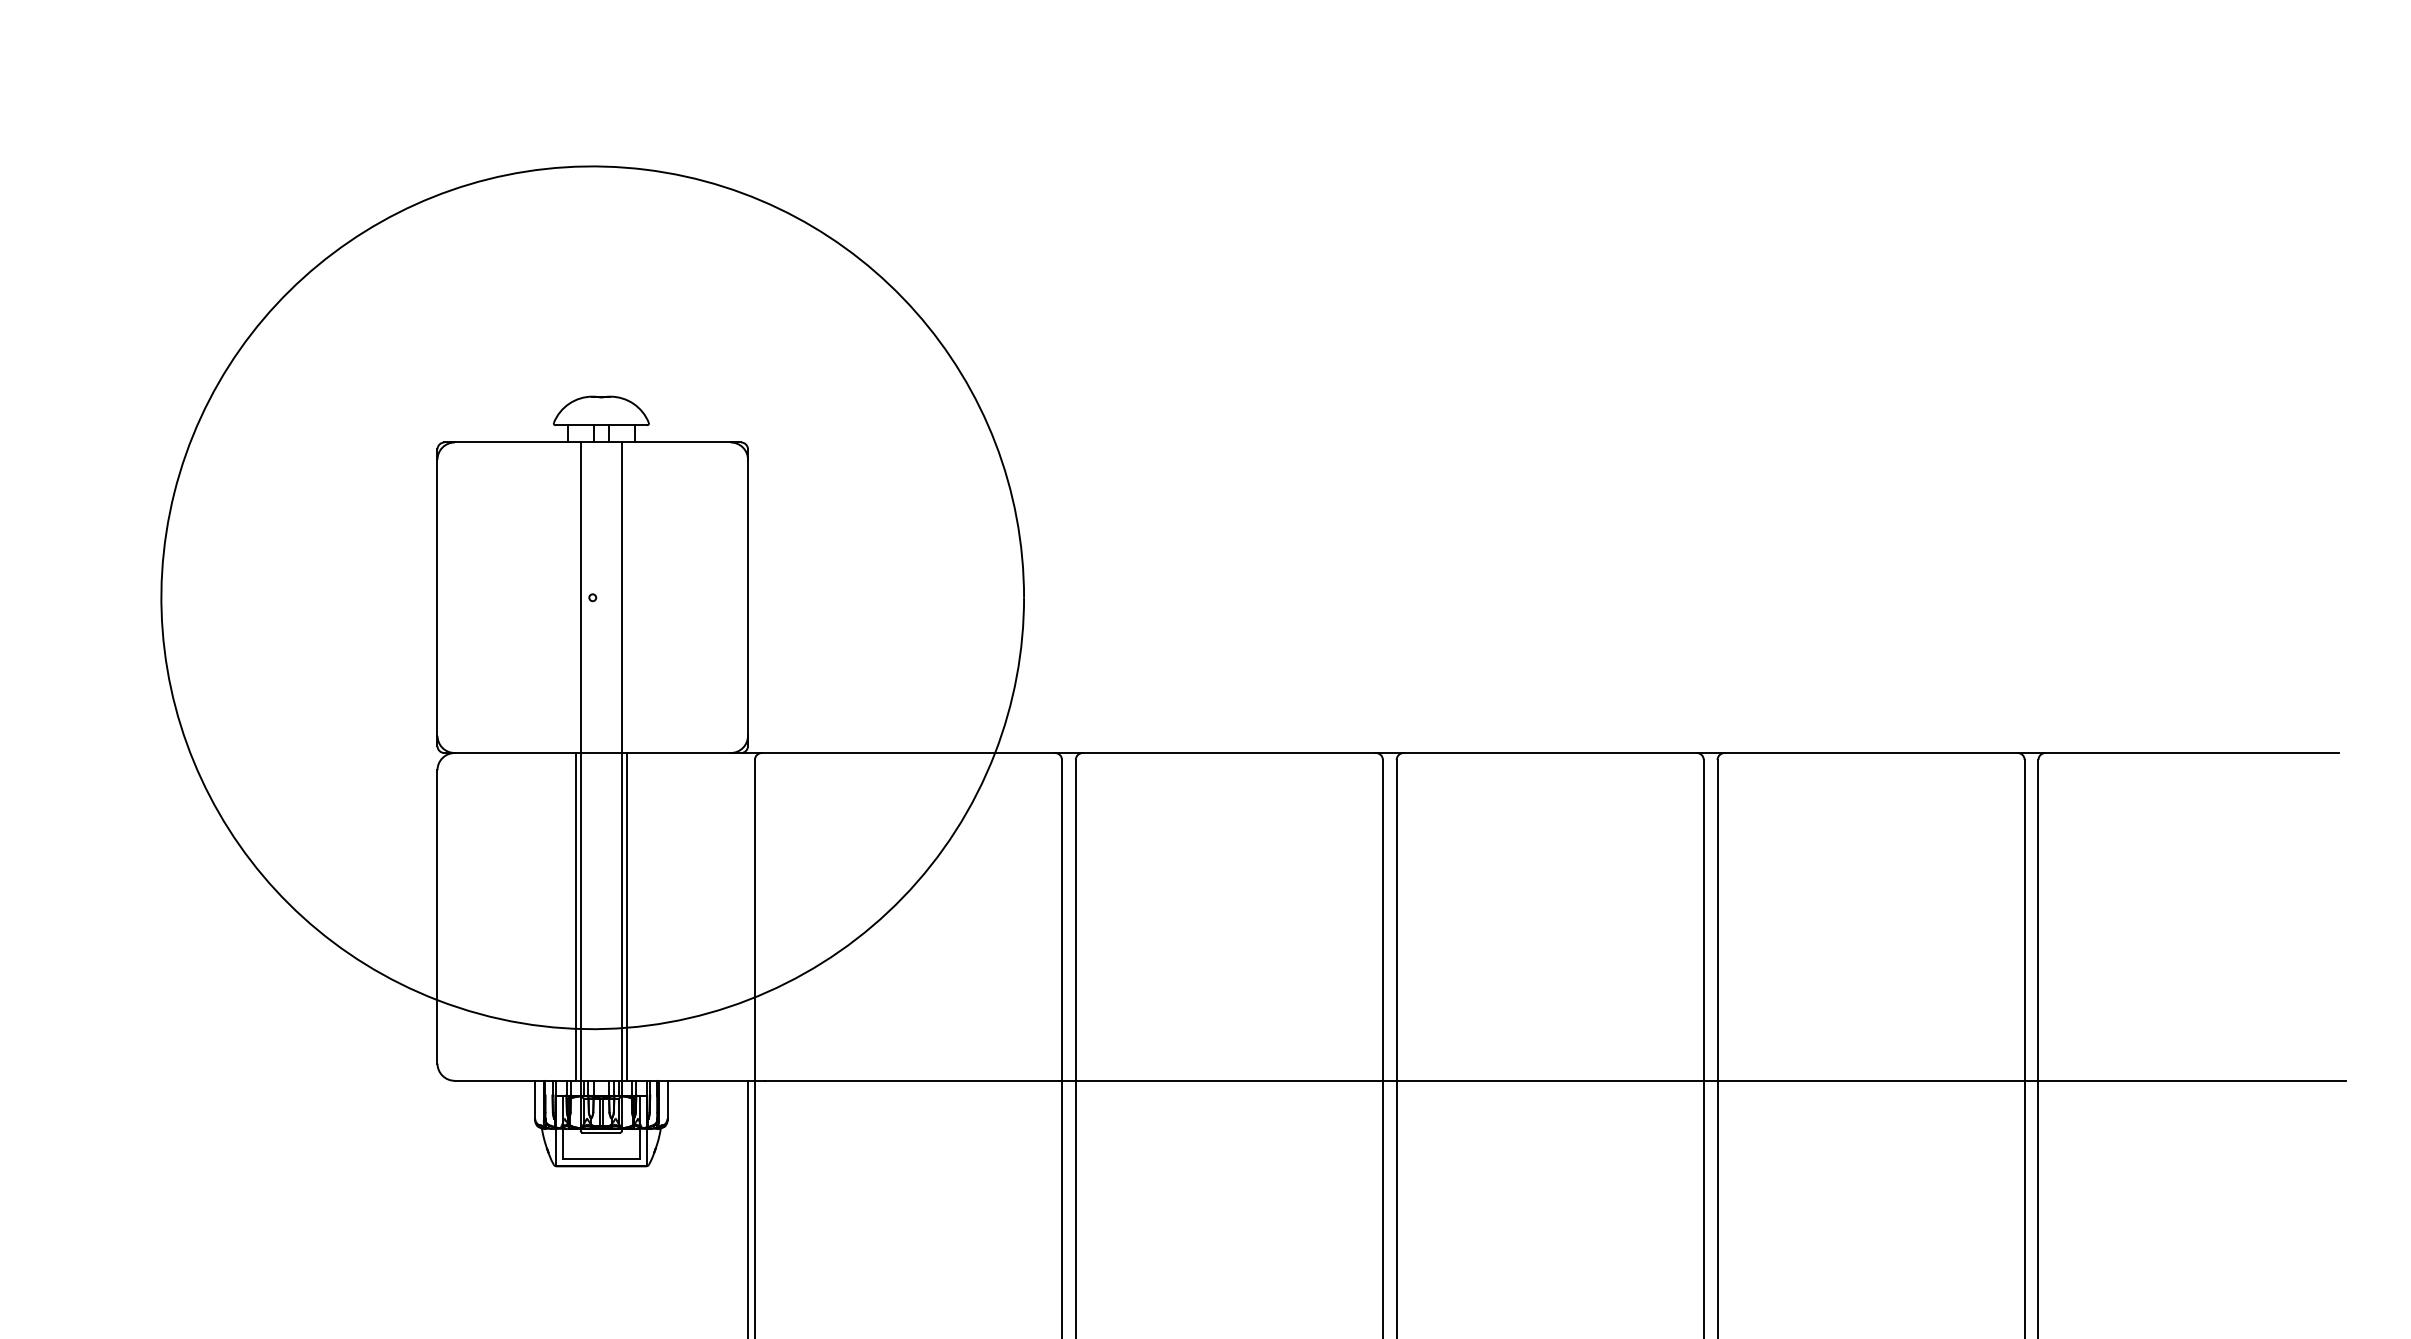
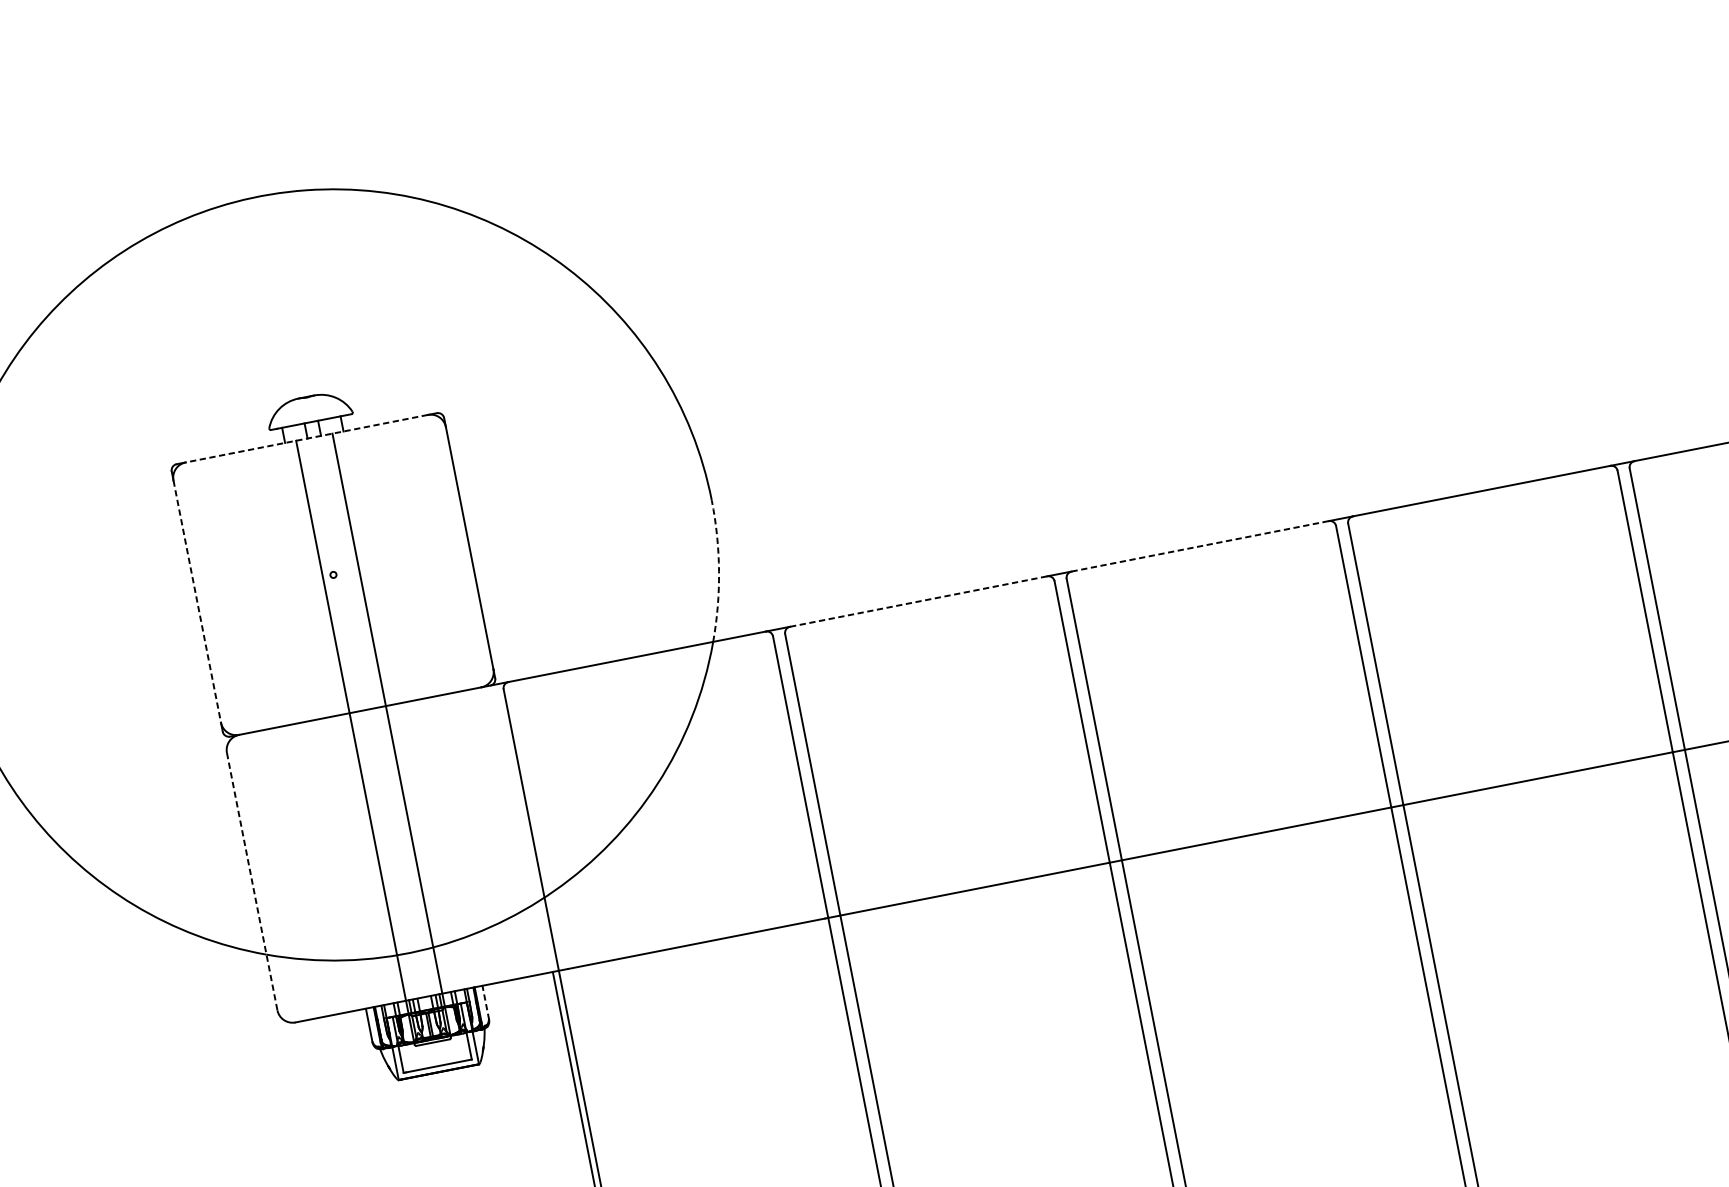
line: (592, 442) -> (306, 438), solid -> dashed
line: (437, 598) -> (197, 602), solid -> dashed
arc: (1016, 676) -> (718, 571), solid -> dashed
line: (1229, 753) -> (918, 601), solid -> dashed
line: (1550, 753) -> (1200, 546), solid -> dashed
line: (437, 916) -> (252, 881), solid -> dashed
line: (575, 916) -> (373, 857), removed
line: (627, 916) -> (418, 848), removed
line: (667, 1099) -> (485, 1002), solid -> dashed

